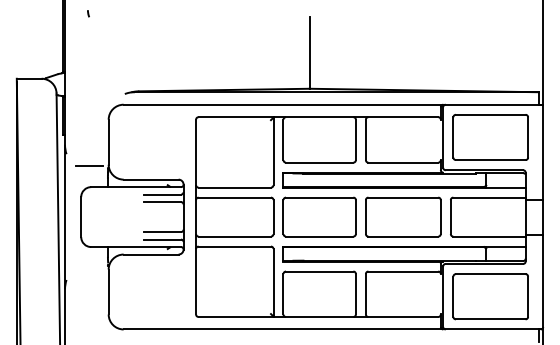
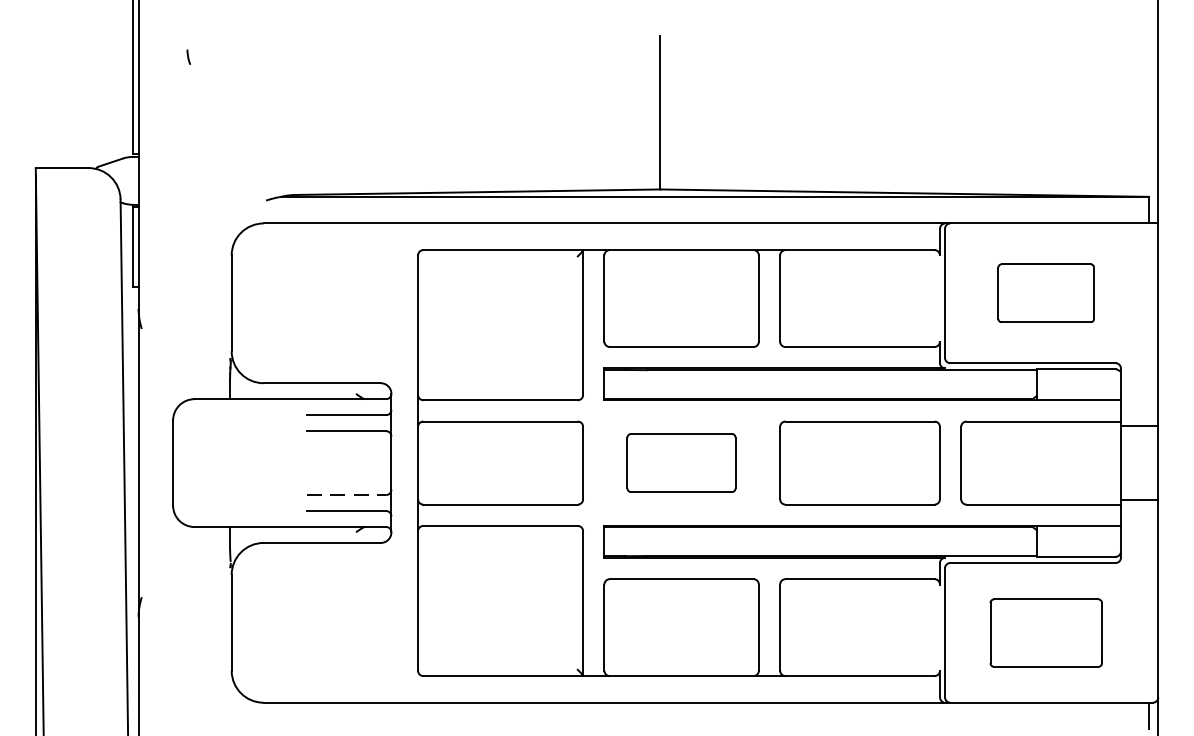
curve: (88, 13) -> (188, 56), moved
part: (490, 137) -> (1045, 293), size x0.6
line: (88, 165) -> (188, 353), removed
part: (319, 216) -> (681, 461), size x0.7
line: (162, 232) -> (346, 495), solid -> dashed
part: (490, 296) -> (1045, 632), size x0.7

